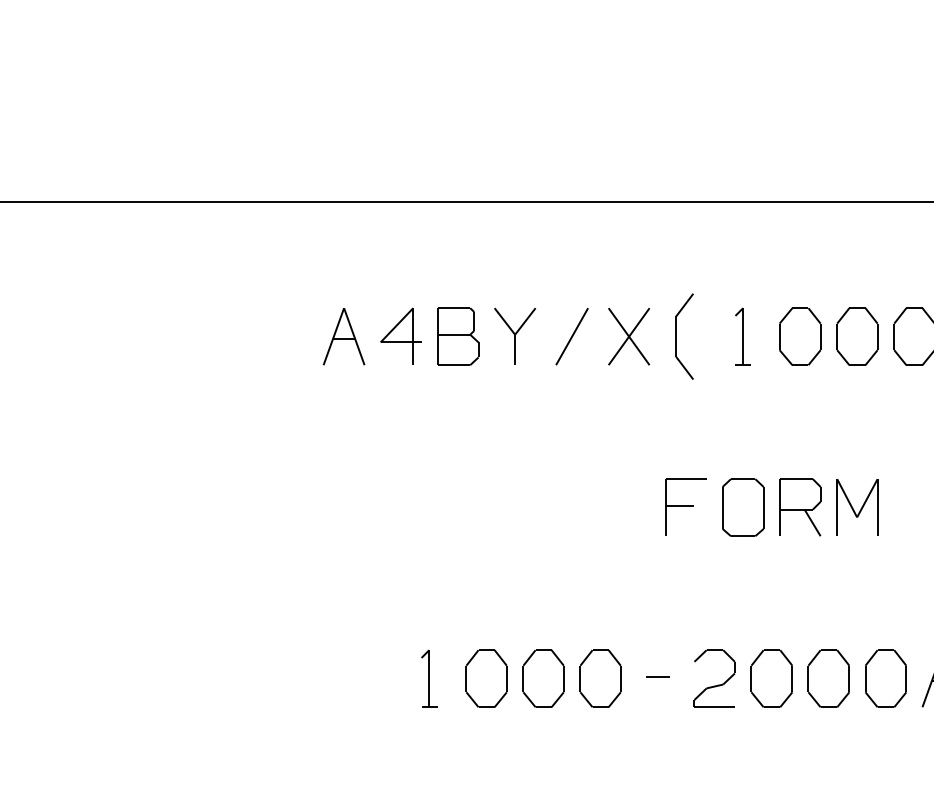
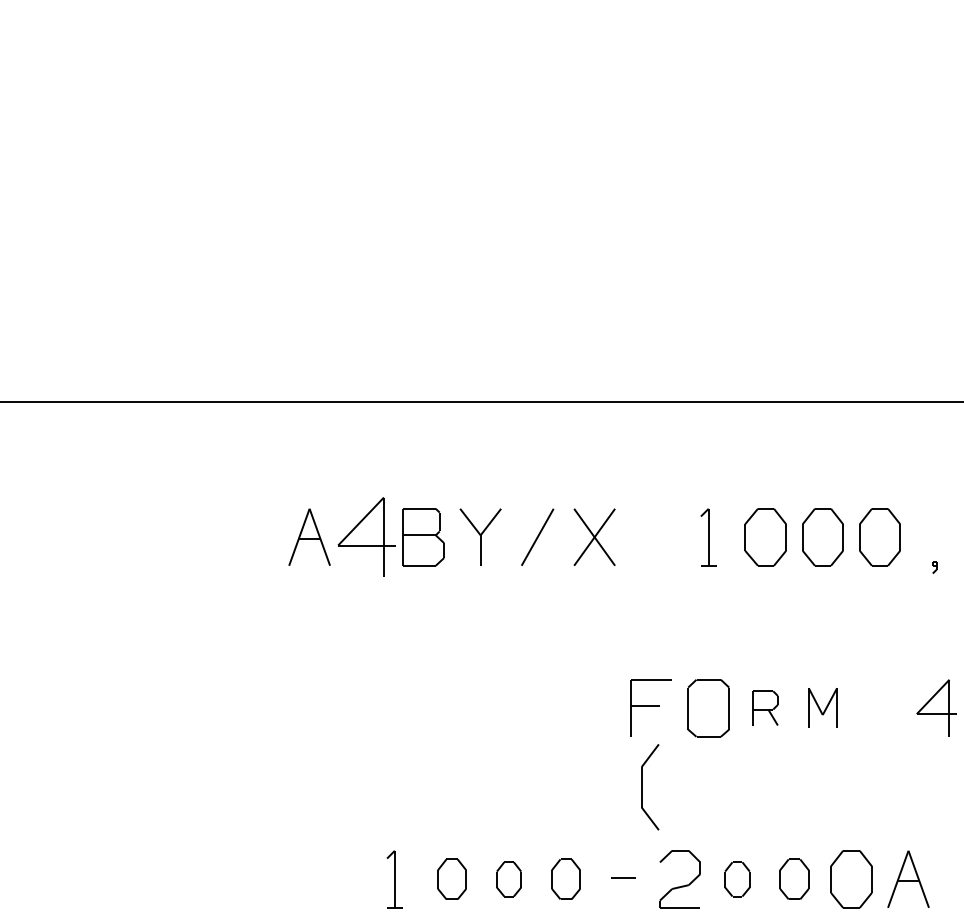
part: (399, 335) -> (365, 536), size x1.4
part: (676, 336) -> (642, 787), moved
part: (856, 506) -> (822, 707), size x0.7
part: (799, 507) -> (765, 708), size x0.6
part: (485, 678) -> (451, 879), size x0.7
part: (542, 678) -> (508, 879), size x0.6
part: (599, 678) -> (565, 879), size x0.7
part: (771, 678) -> (737, 879), size x0.6
part: (828, 678) -> (794, 879), size x0.7

